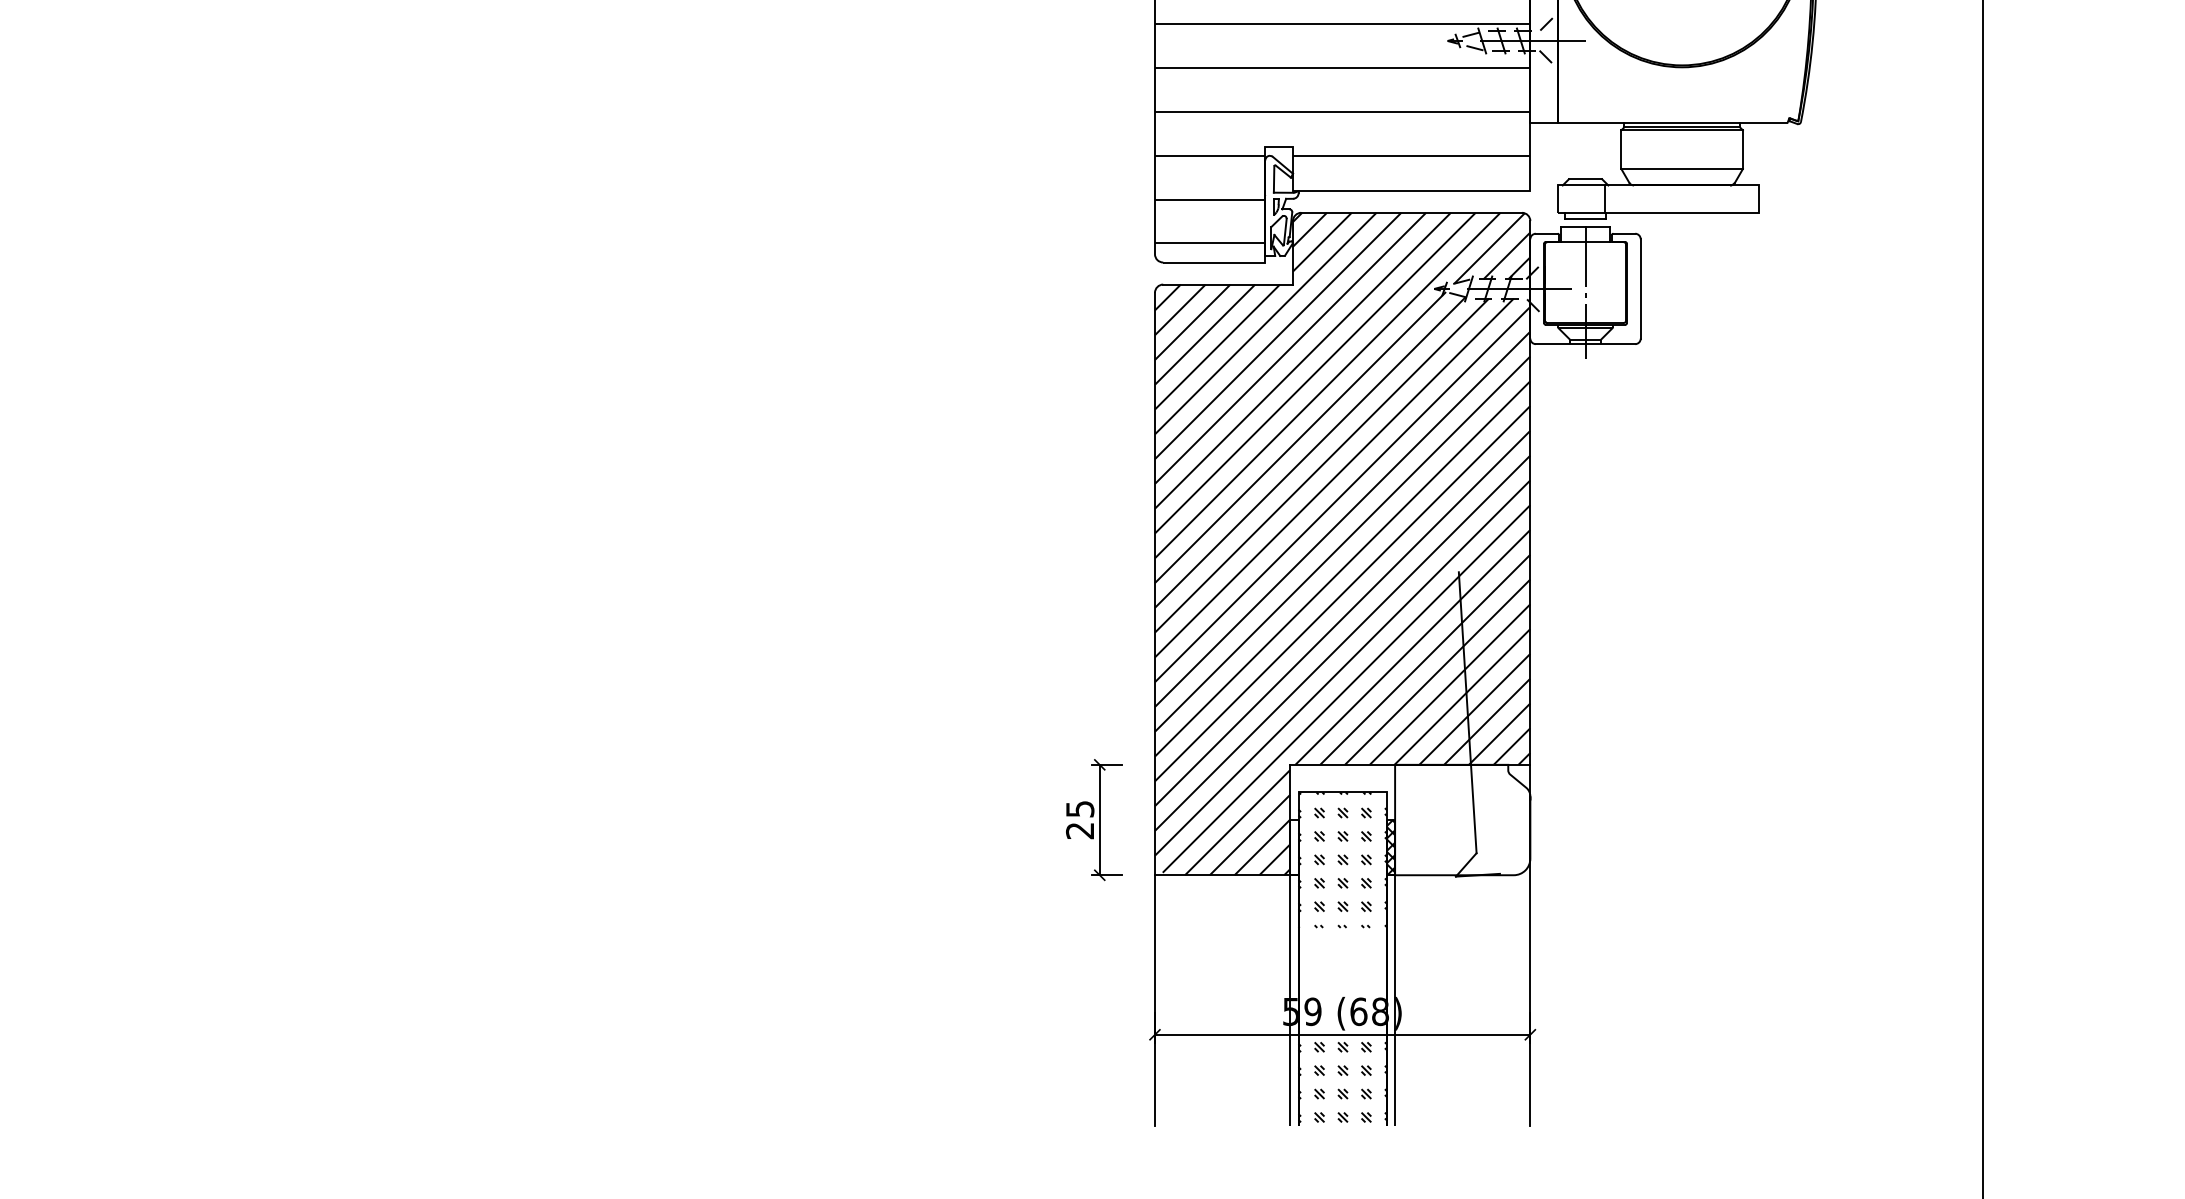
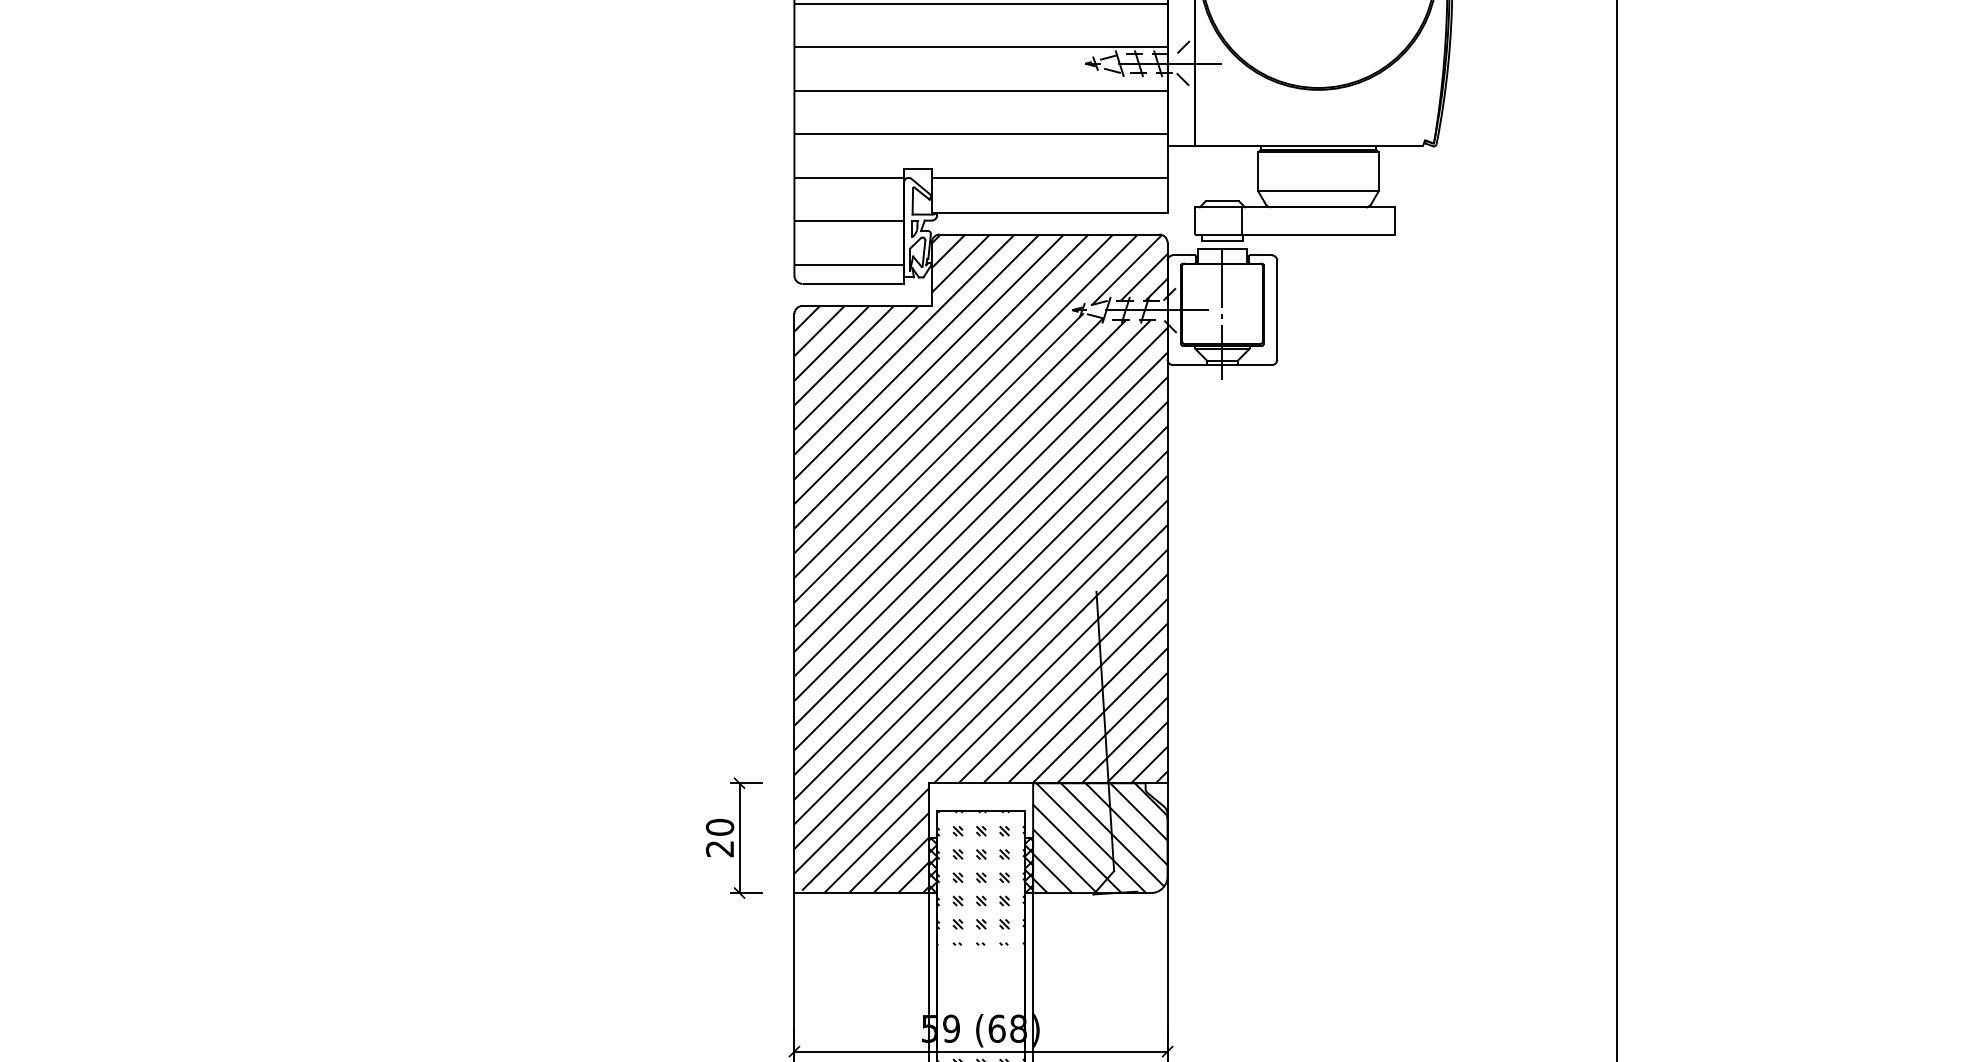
text: (1080, 808) -> (720, 826), 25 -> 20
hatch: (1462, 819) -> (1100, 837), added
hatch: (1294, 847) -> (933, 865), added

